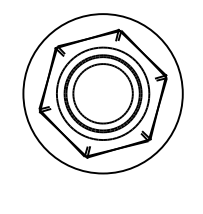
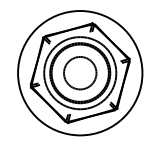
circle: (102, 93) -> (79, 72), size x0.7

